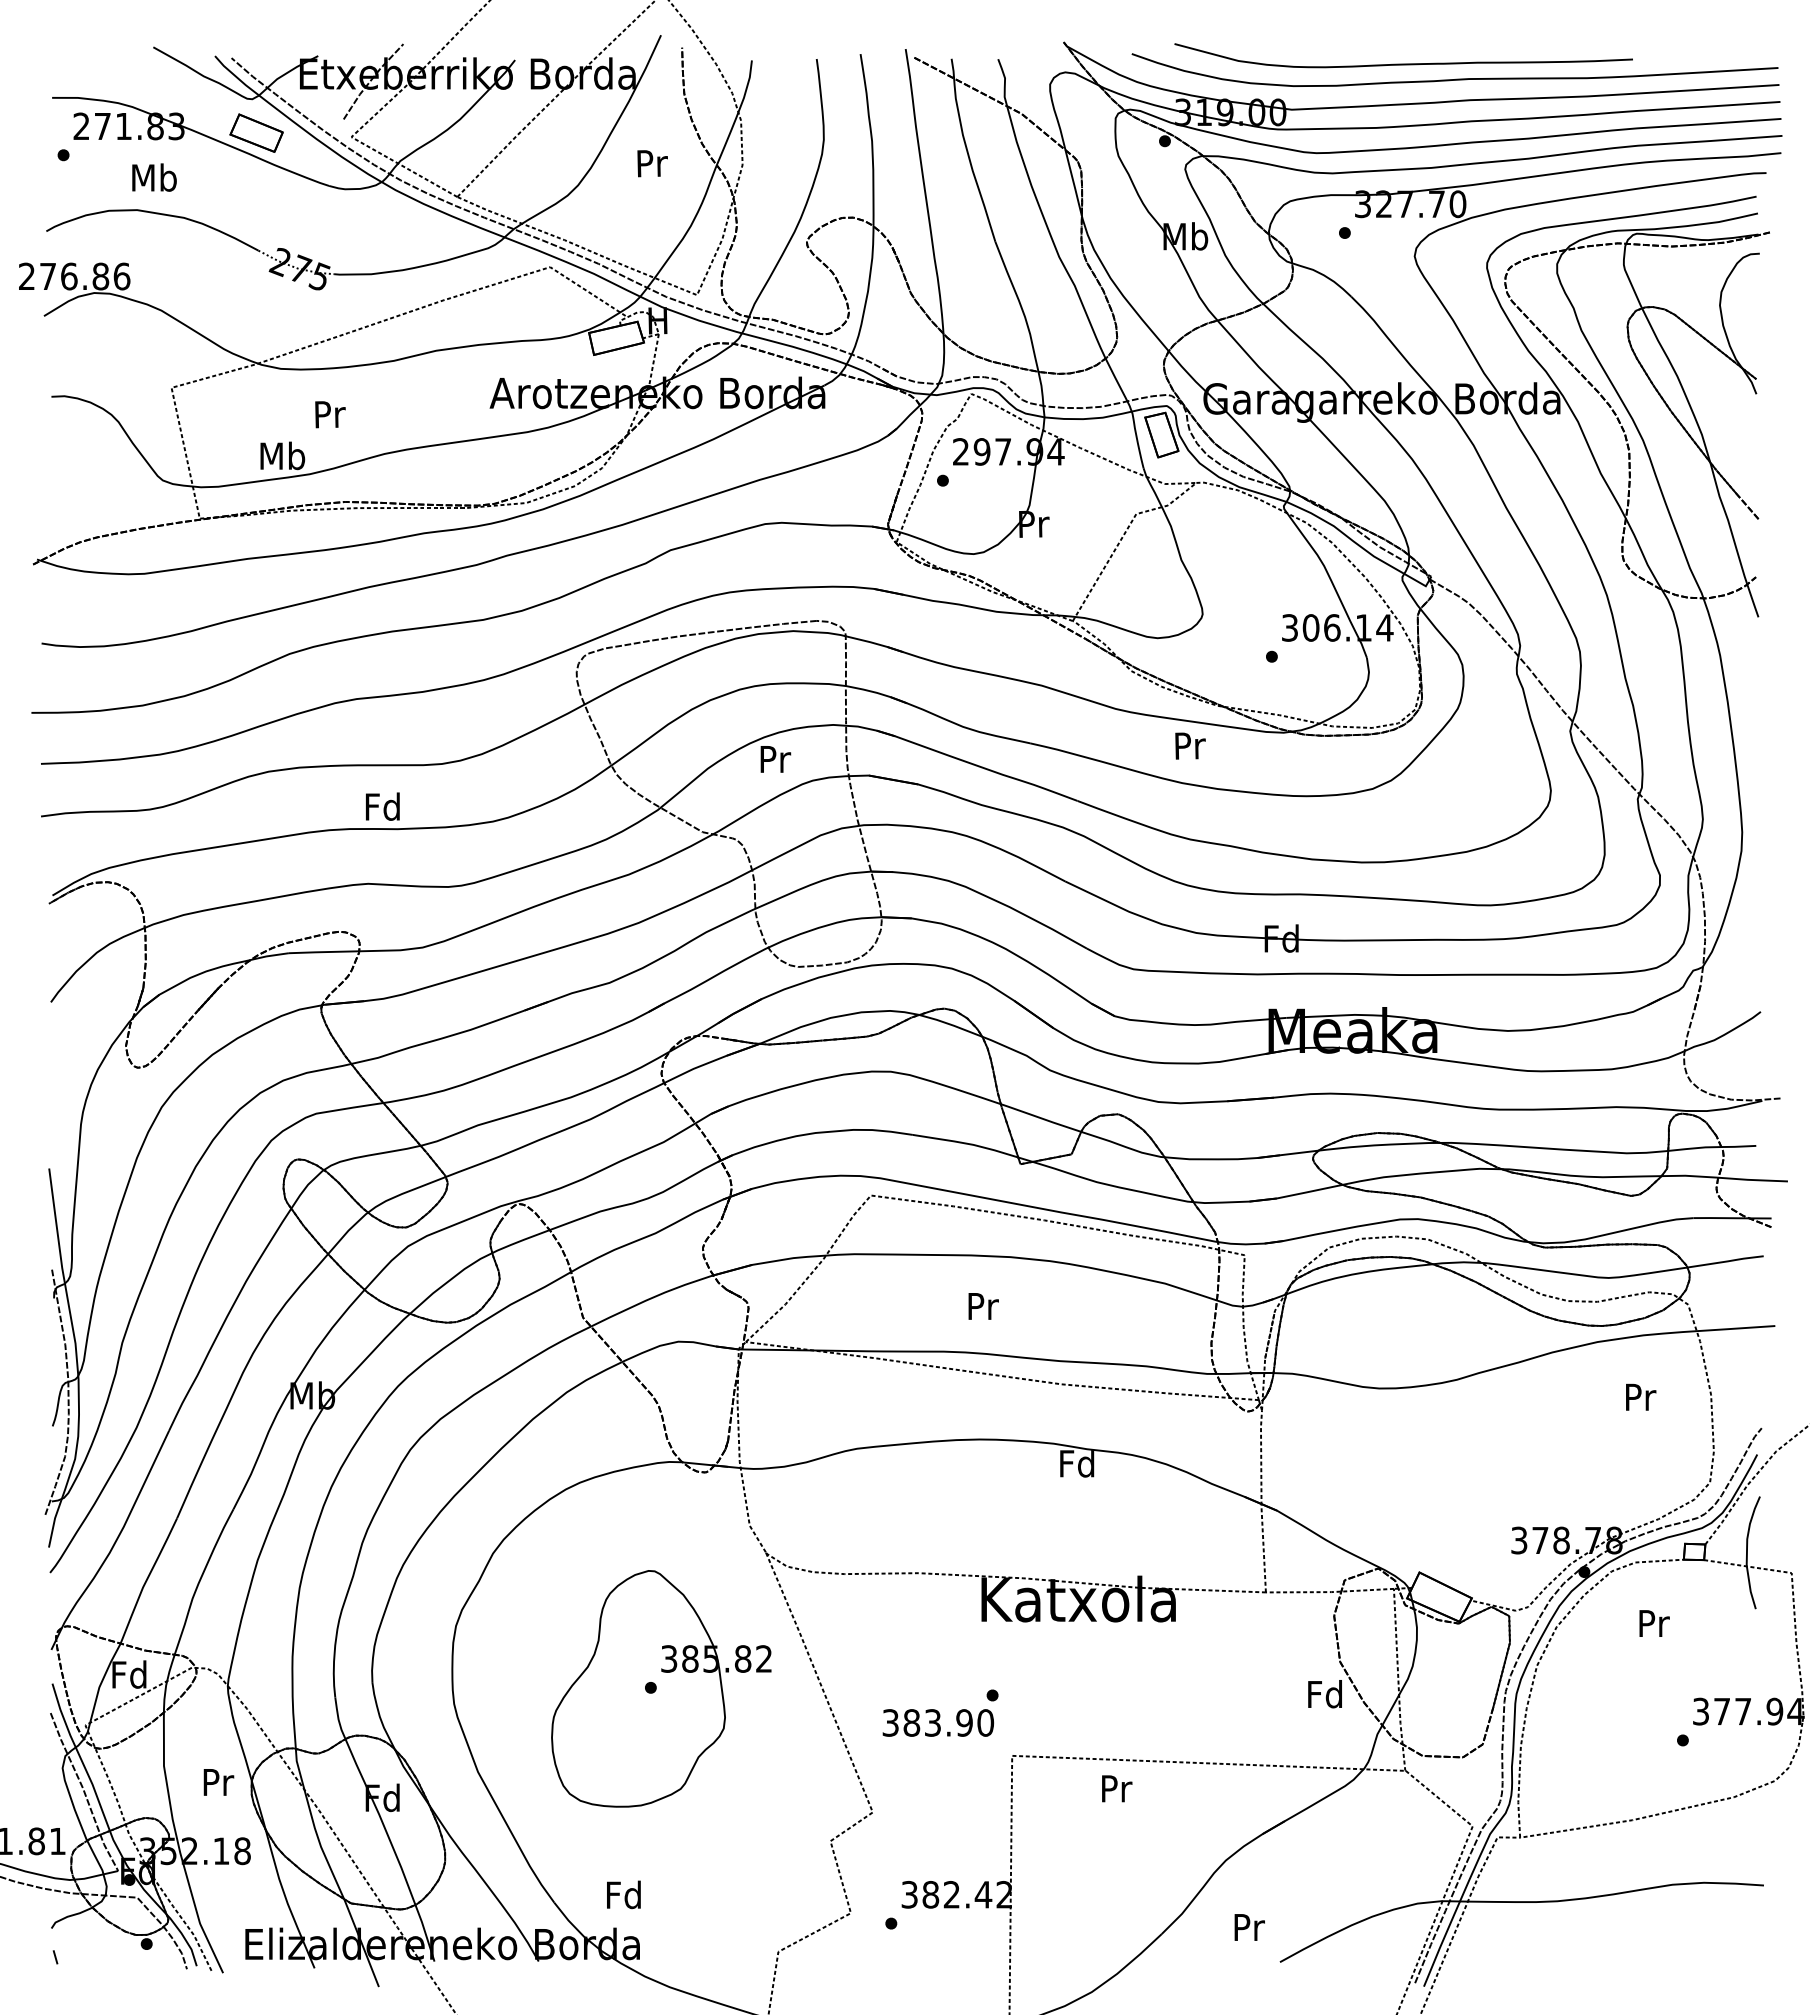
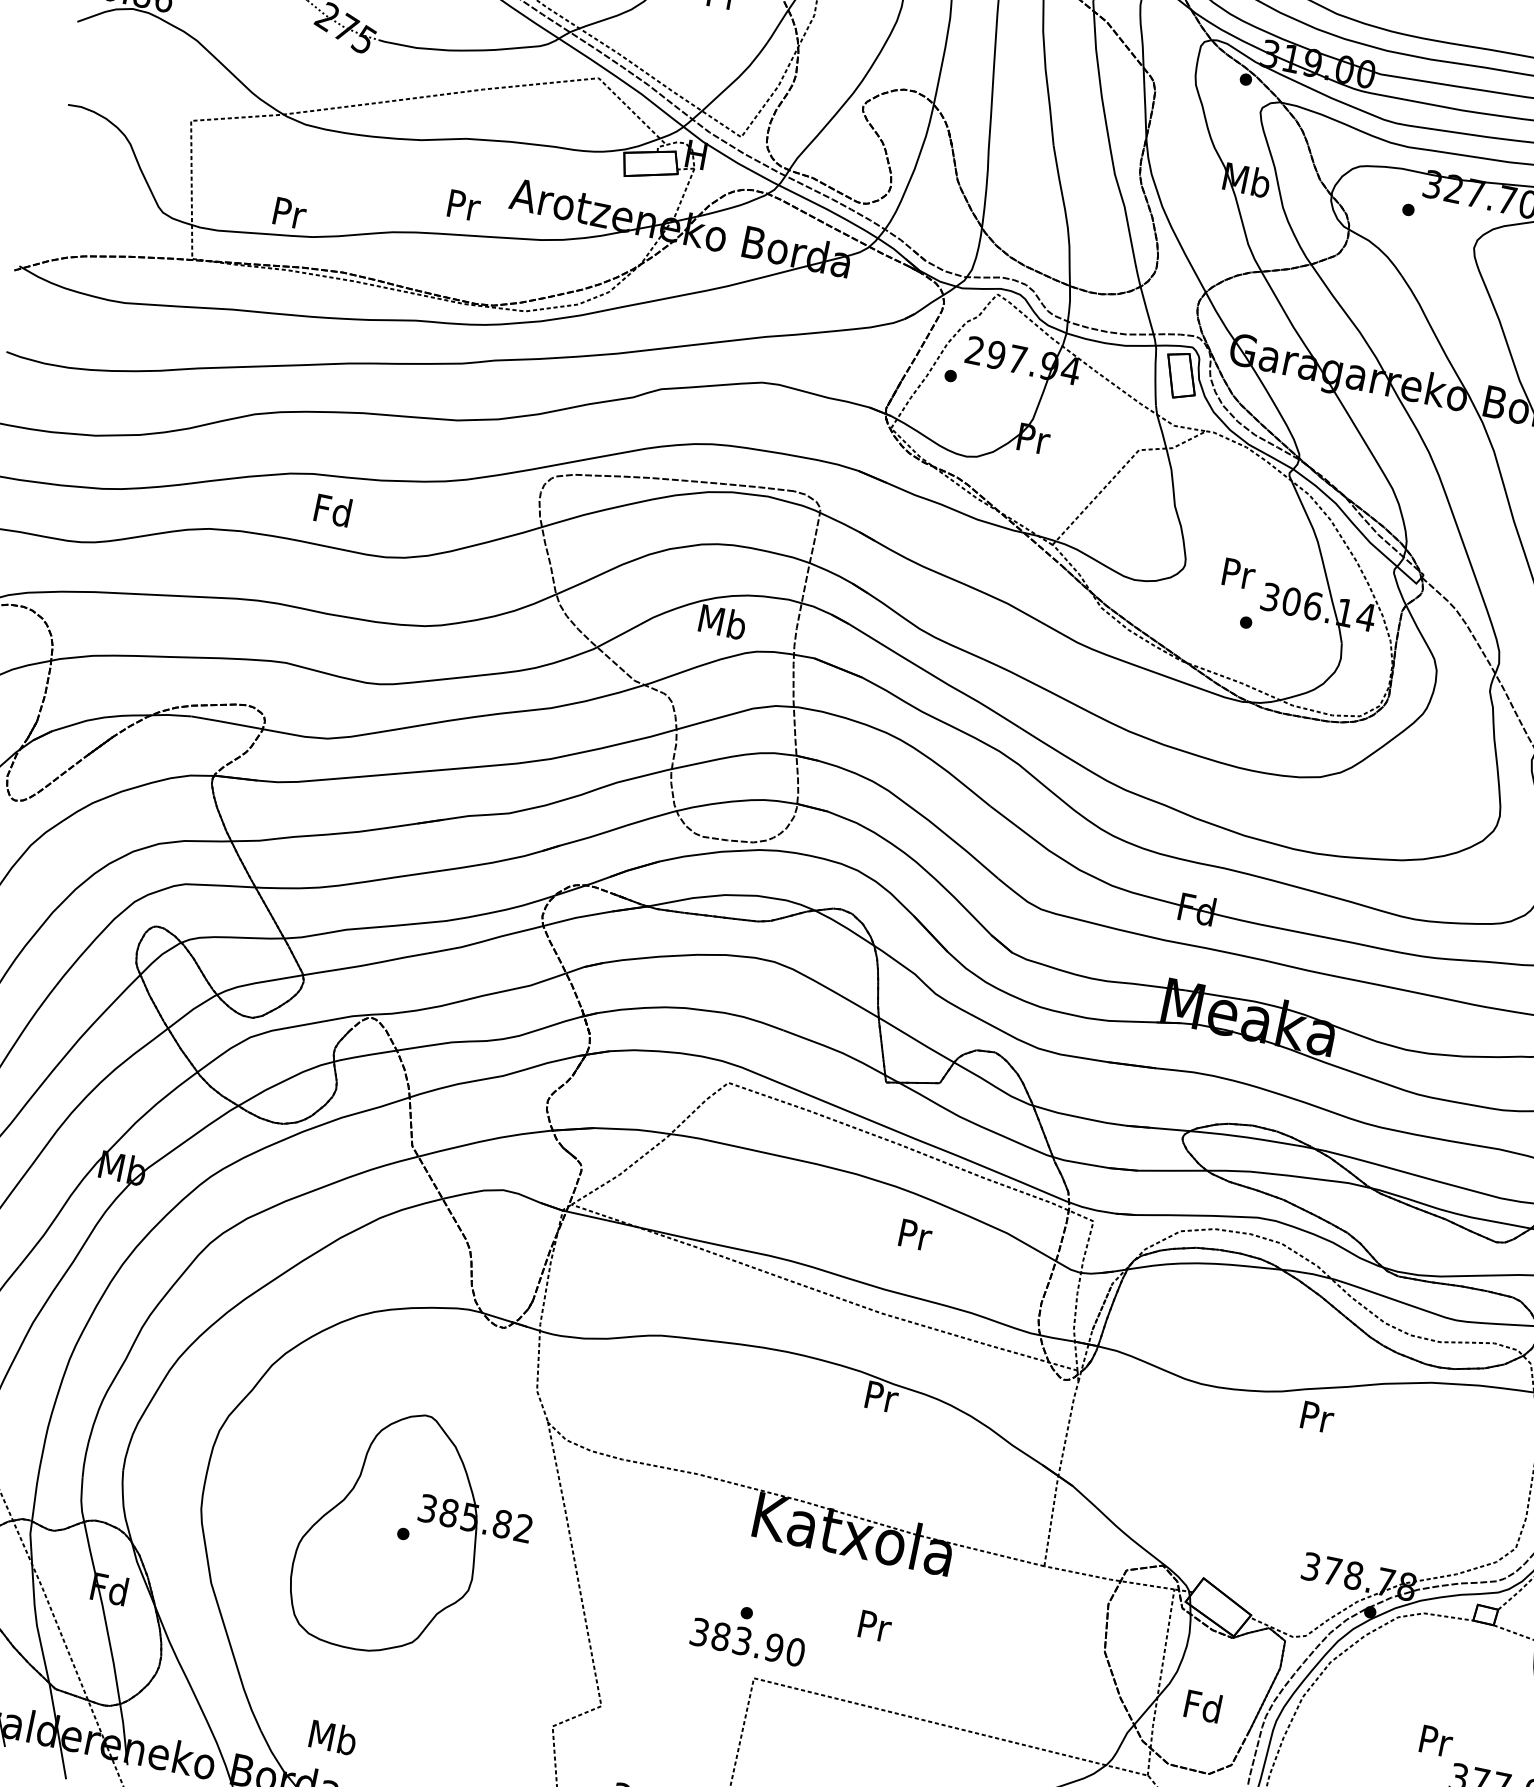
text: (330, 414) -> (464, 205), moved
text: (282, 455) -> (289, 212), Mb -> Pr
text: (1190, 745) -> (1239, 573), moved
text: (774, 758) -> (722, 621), Pr -> Mb
text: (382, 806) -> (332, 510), moved
text: (983, 1306) -> (915, 1235), moved
text: (1641, 1396) -> (1318, 1416), moved
text: (1077, 1463) -> (881, 1396), Fd -> Pr
text: (1654, 1623) -> (1436, 1741), moved
text: (1324, 1694) -> (1202, 1706), moved
text: (937, 1722) -> (747, 1641), moved
text: (1117, 1788) -> (875, 1626), moved
text: (624, 1894) -> (333, 1737), Fd -> Mb

